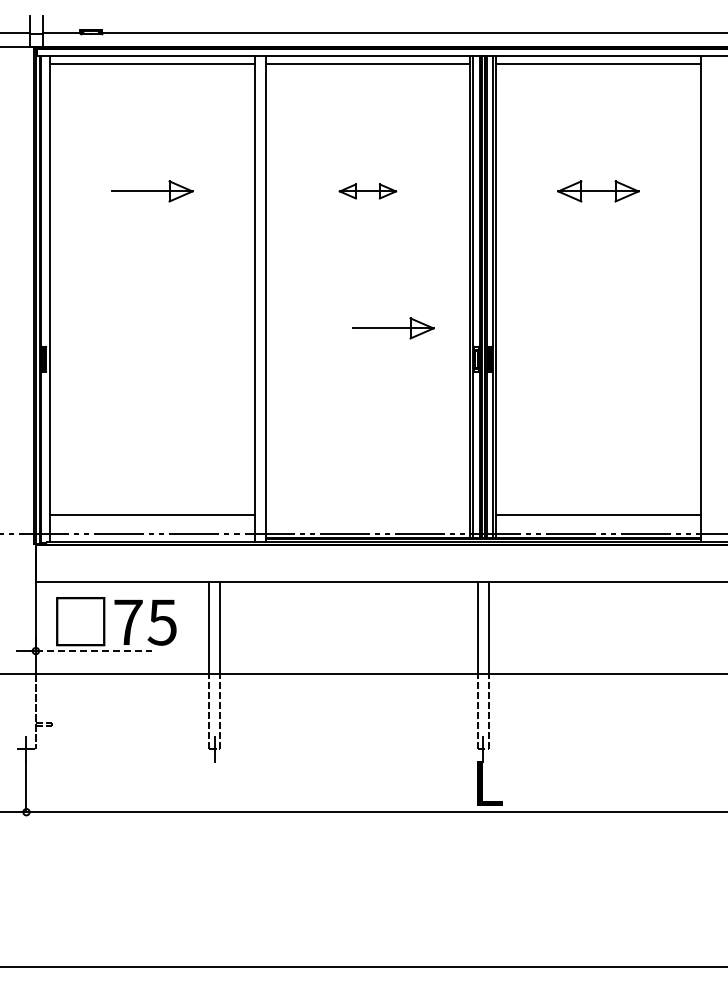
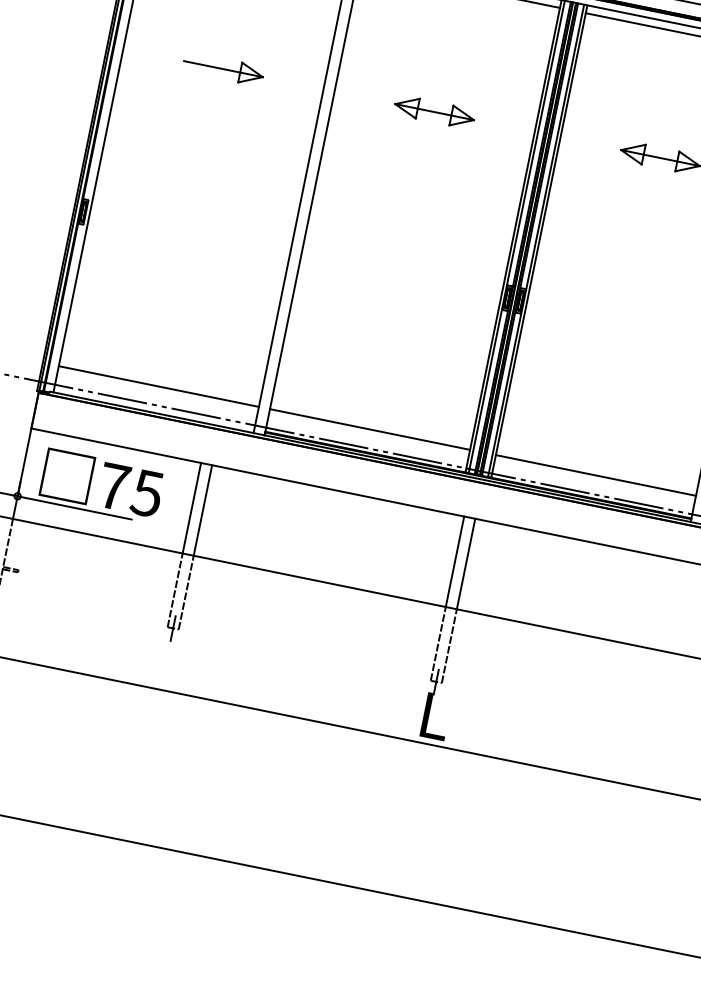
part: (367, 191) -> (434, 112), size x1.43
part: (393, 328) -> (432, 251), removed
line: (367, 515) -> (369, 429), added
line: (94, 651) -> (74, 508), dashed -> solid

